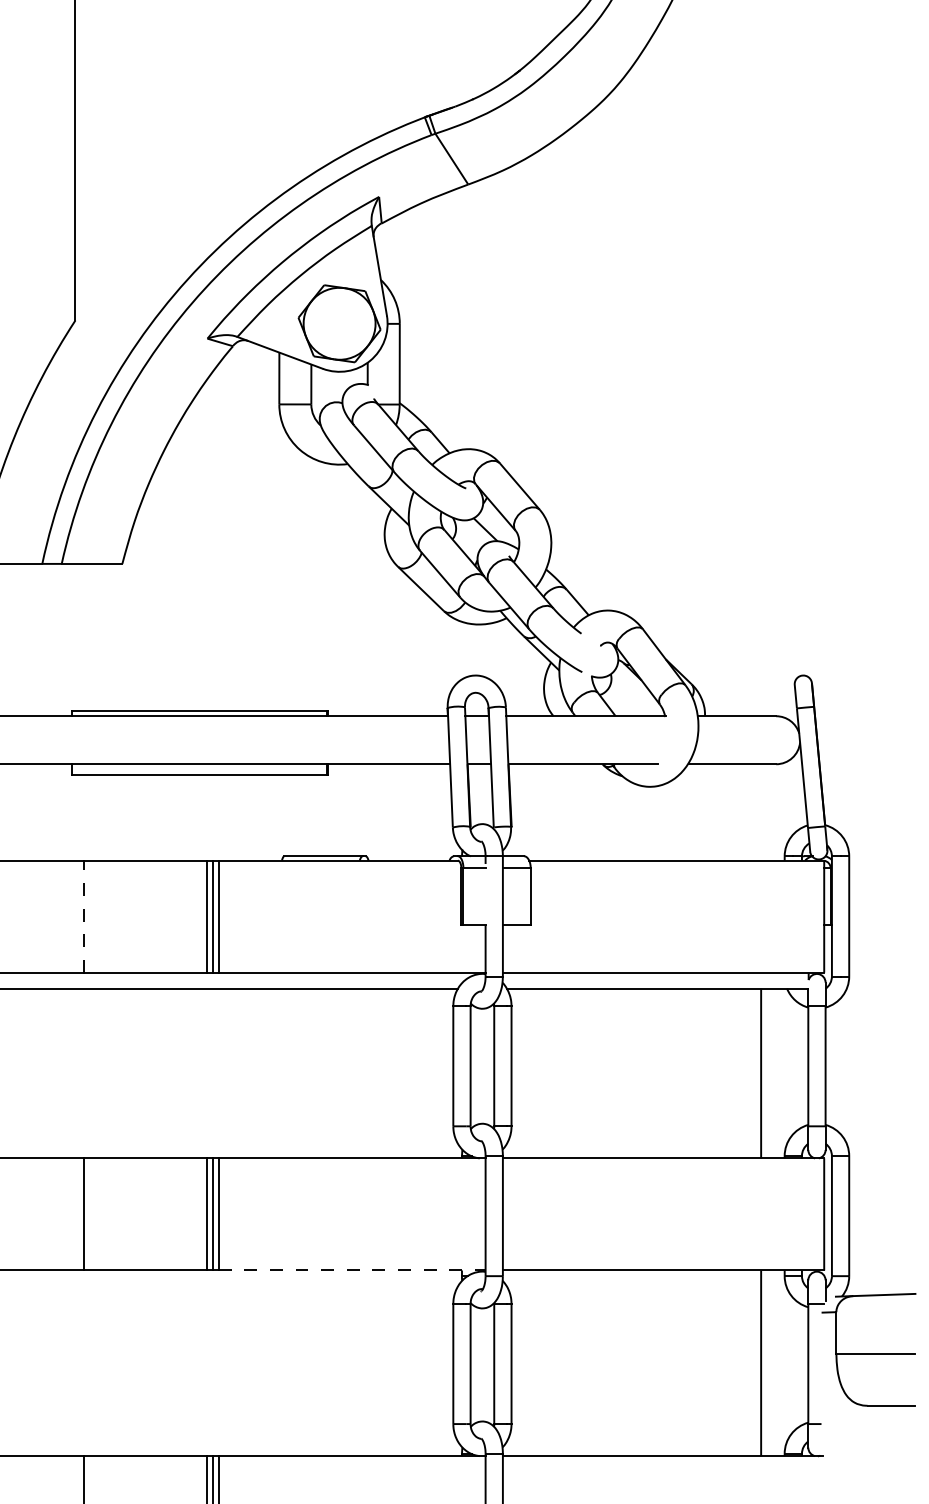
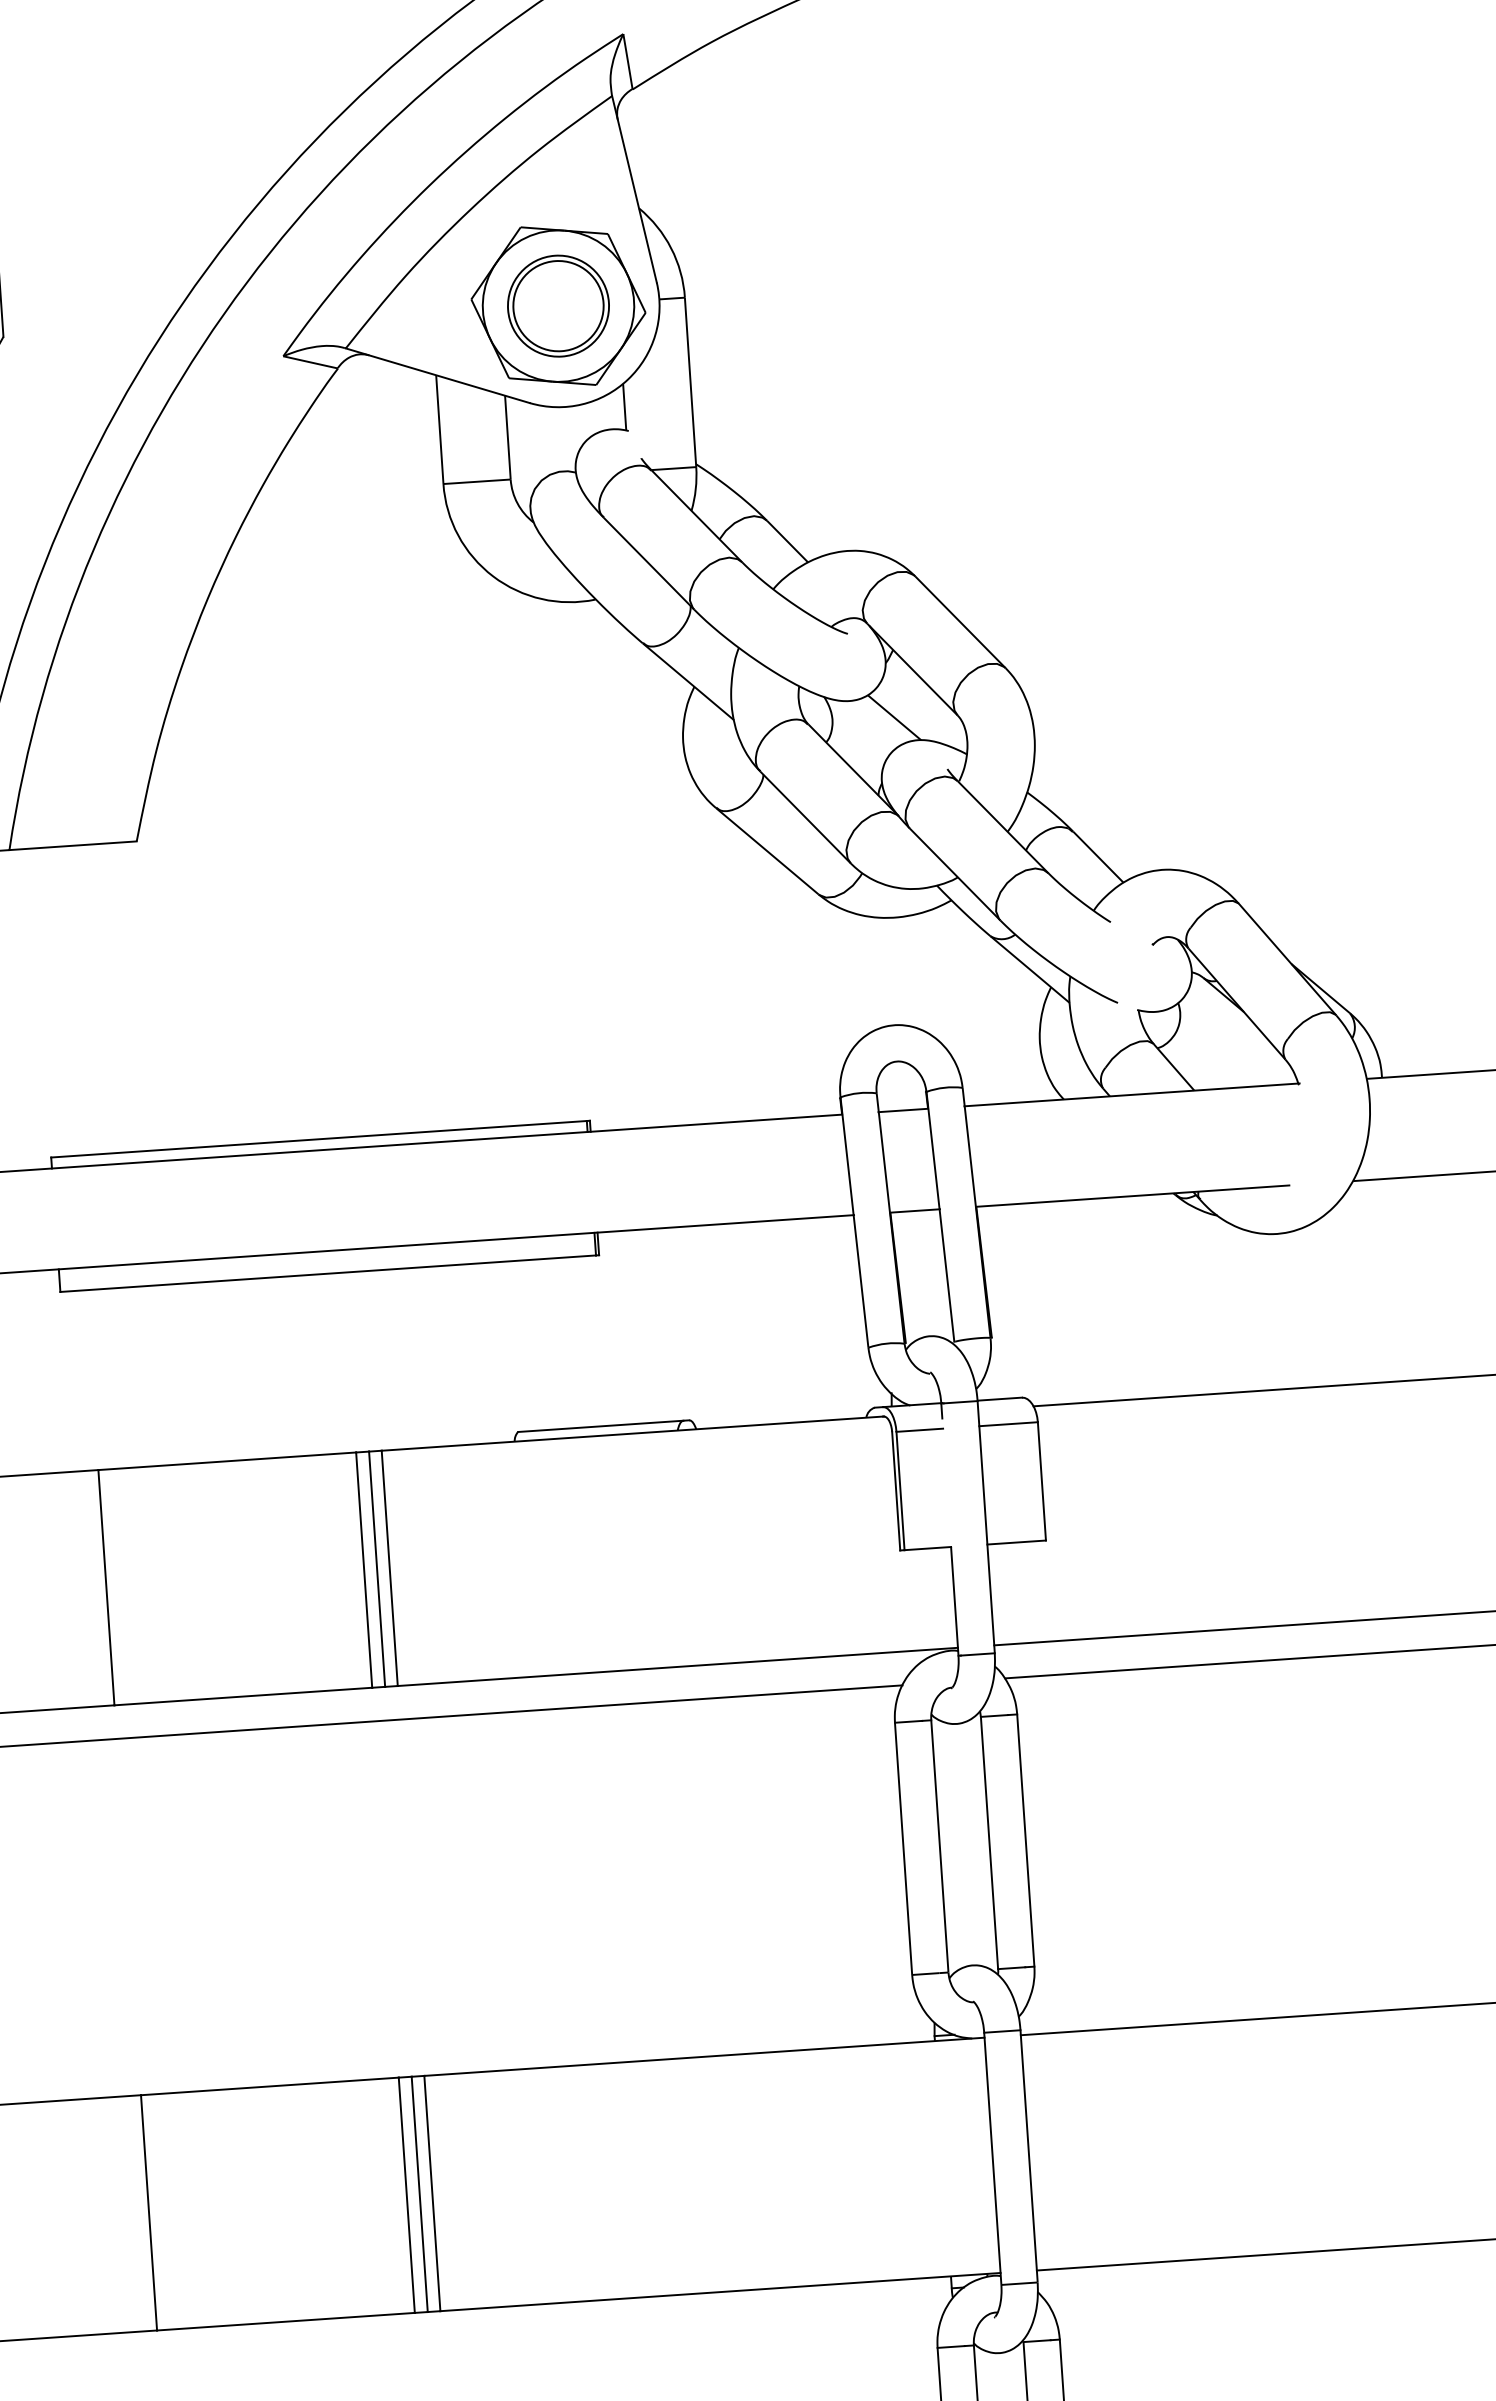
part: (339, 323) -> (558, 305), added
line: (83, 916) -> (105, 1587), dashed -> solid
line: (352, 1270) -> (721, 2292), dashed -> solid

